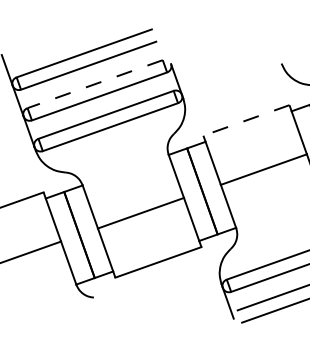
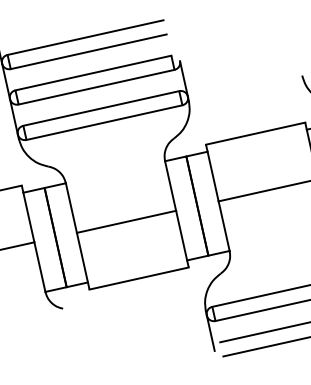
line: (95, 84) -> (93, 73), dashed -> solid
line: (246, 120) -> (255, 133), dashed -> solid

